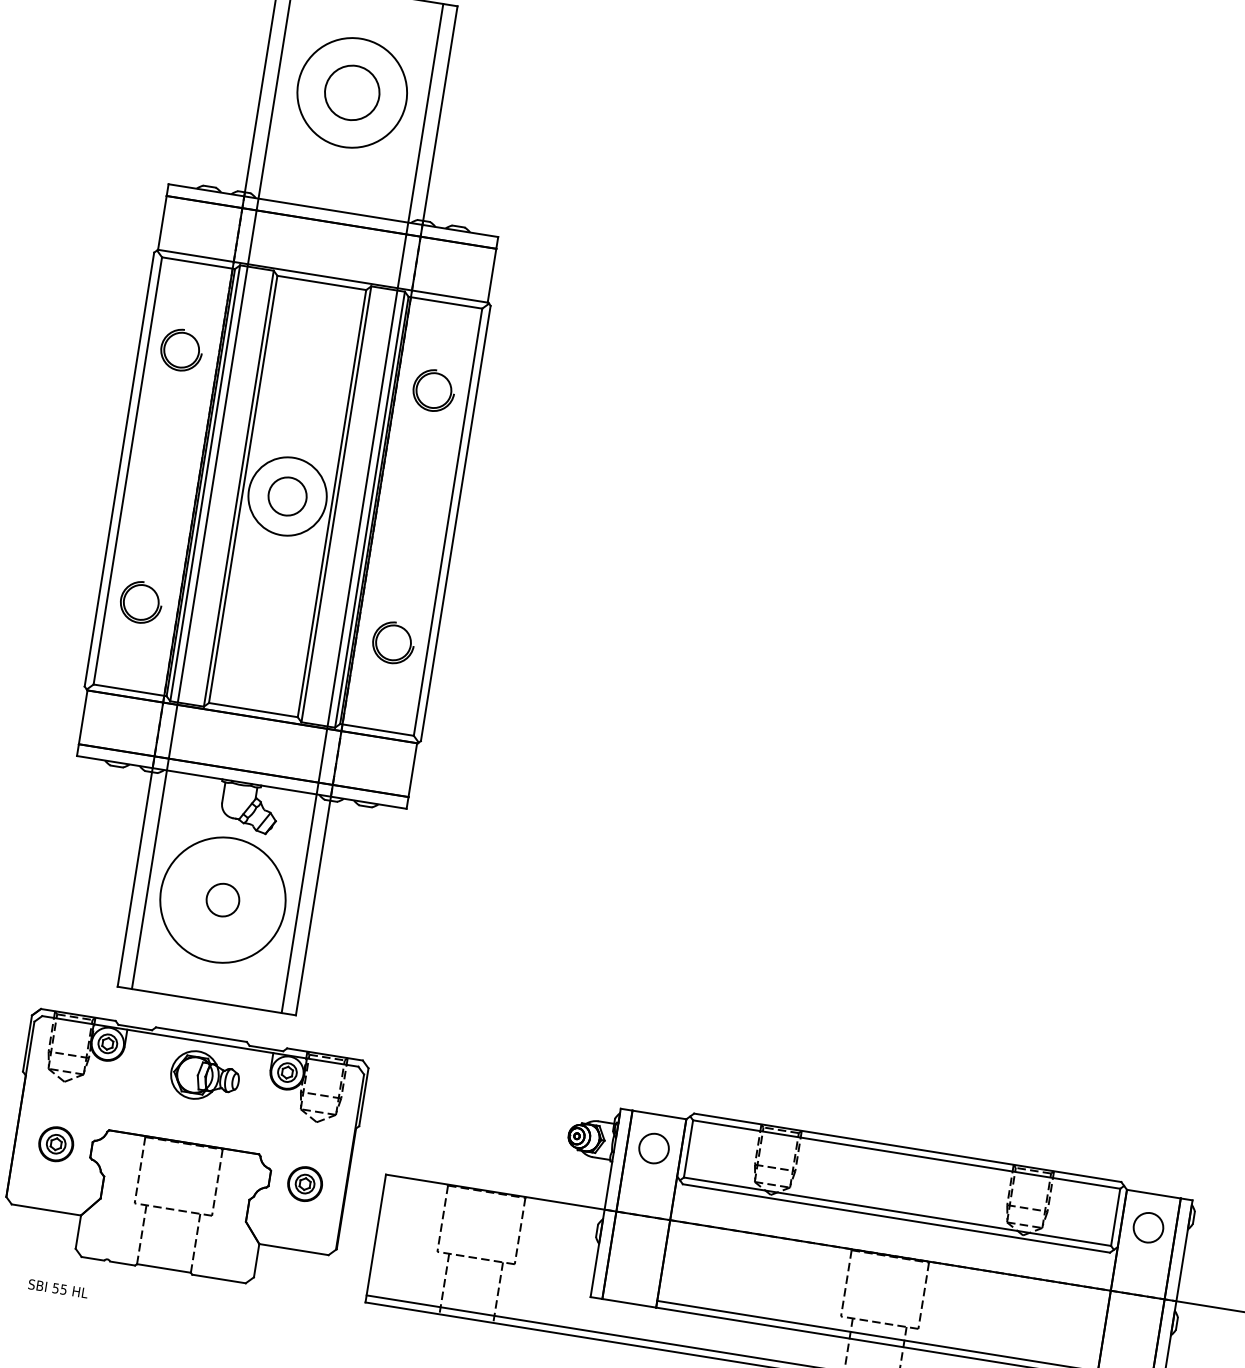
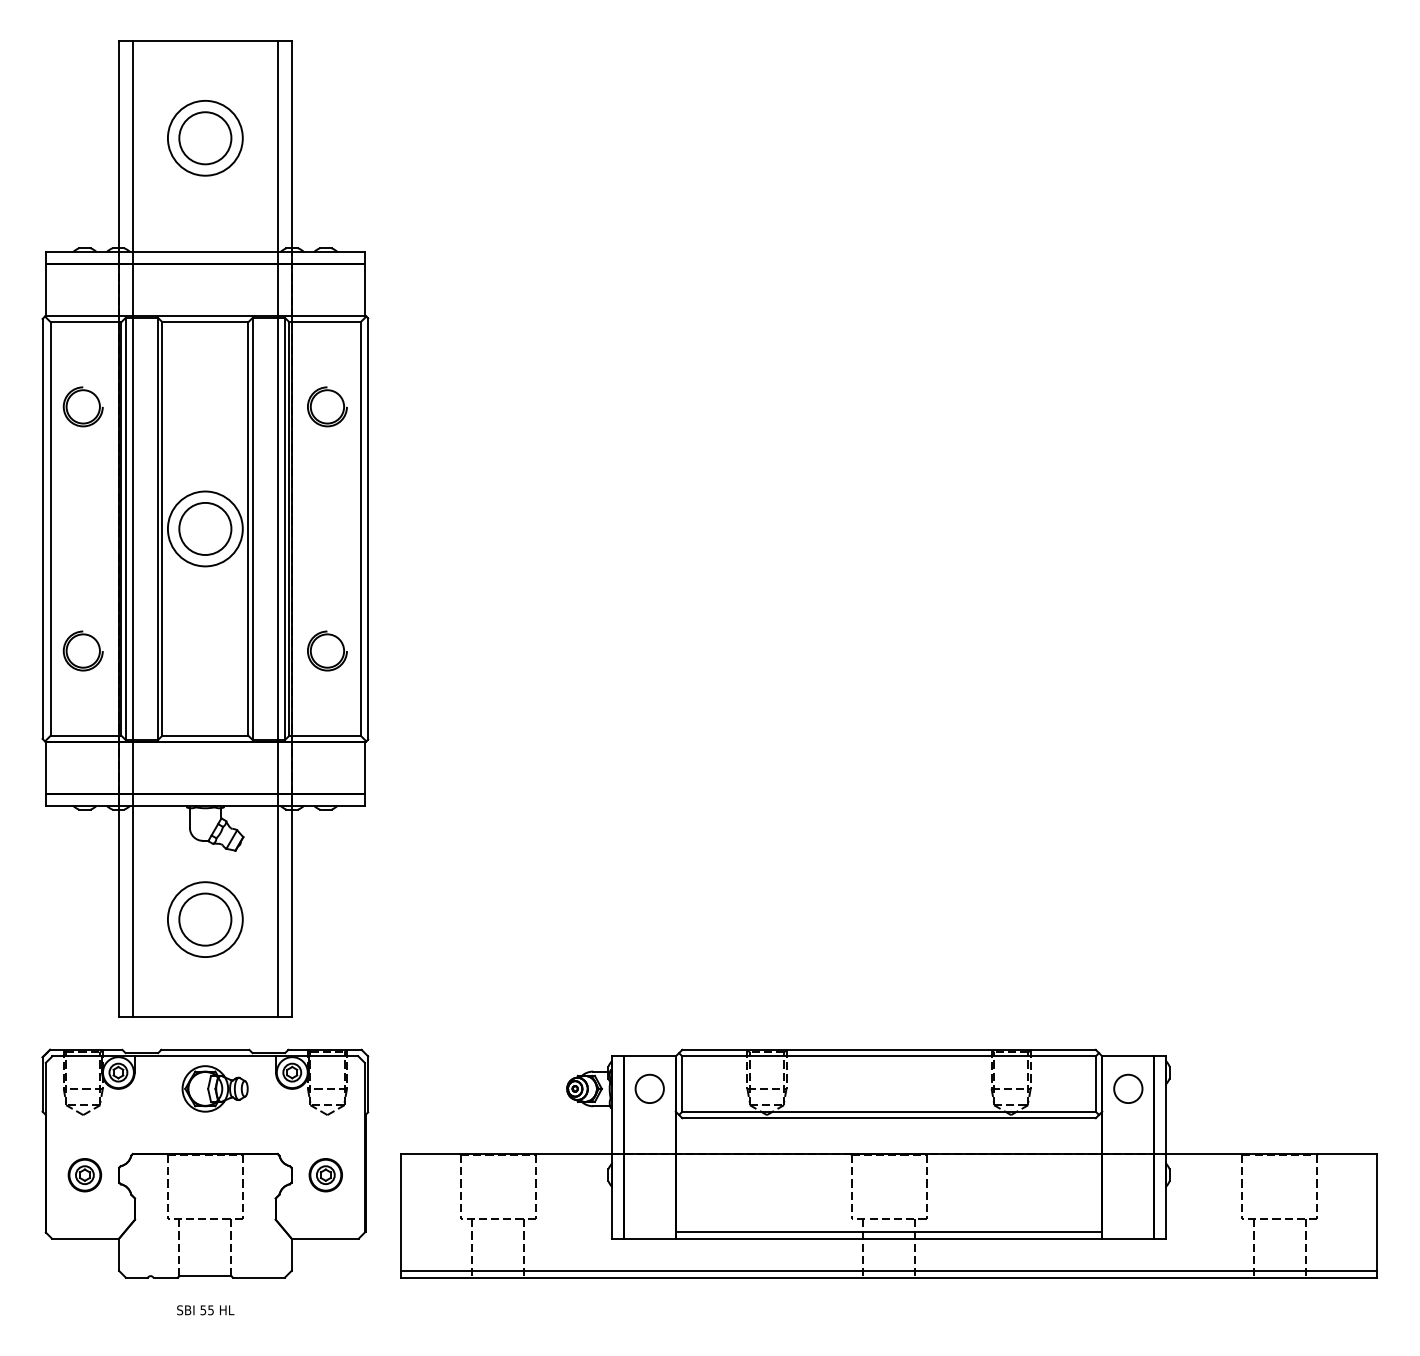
circle: (351, 91) -> (204, 137), size x0.71
circle: (287, 496) -> (205, 528), size x1.43
circle: (222, 899) -> (204, 919), size x0.62
circle: (223, 900) -> (205, 919), size x1.67
text: (58, 1288) -> (205, 1310), moved

